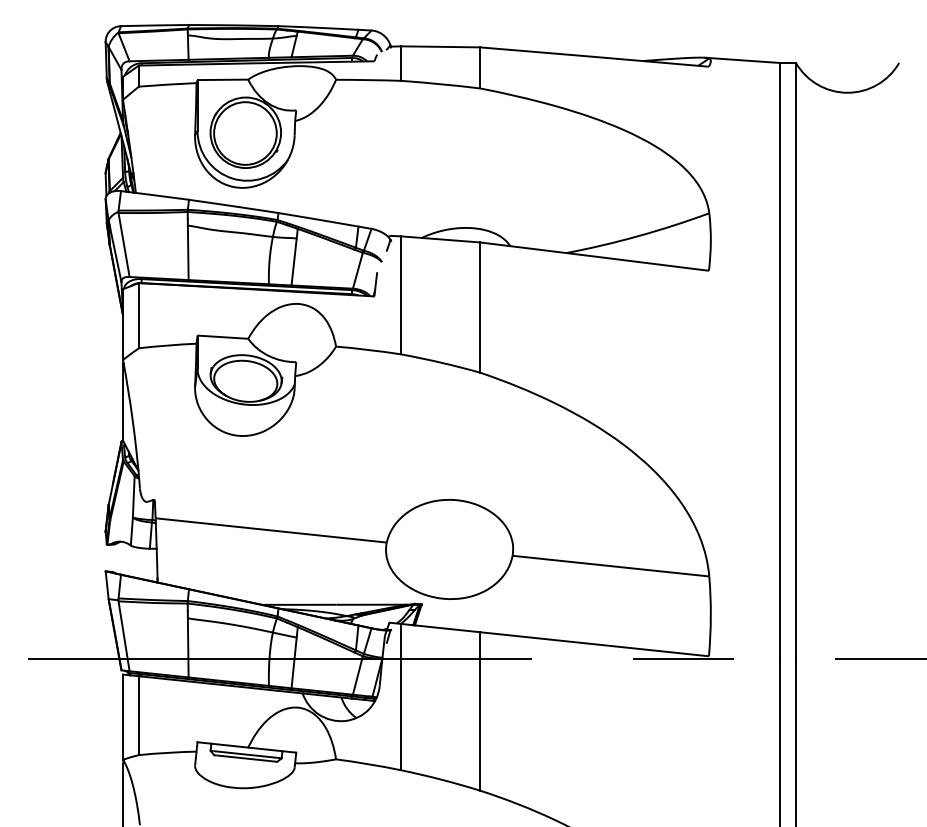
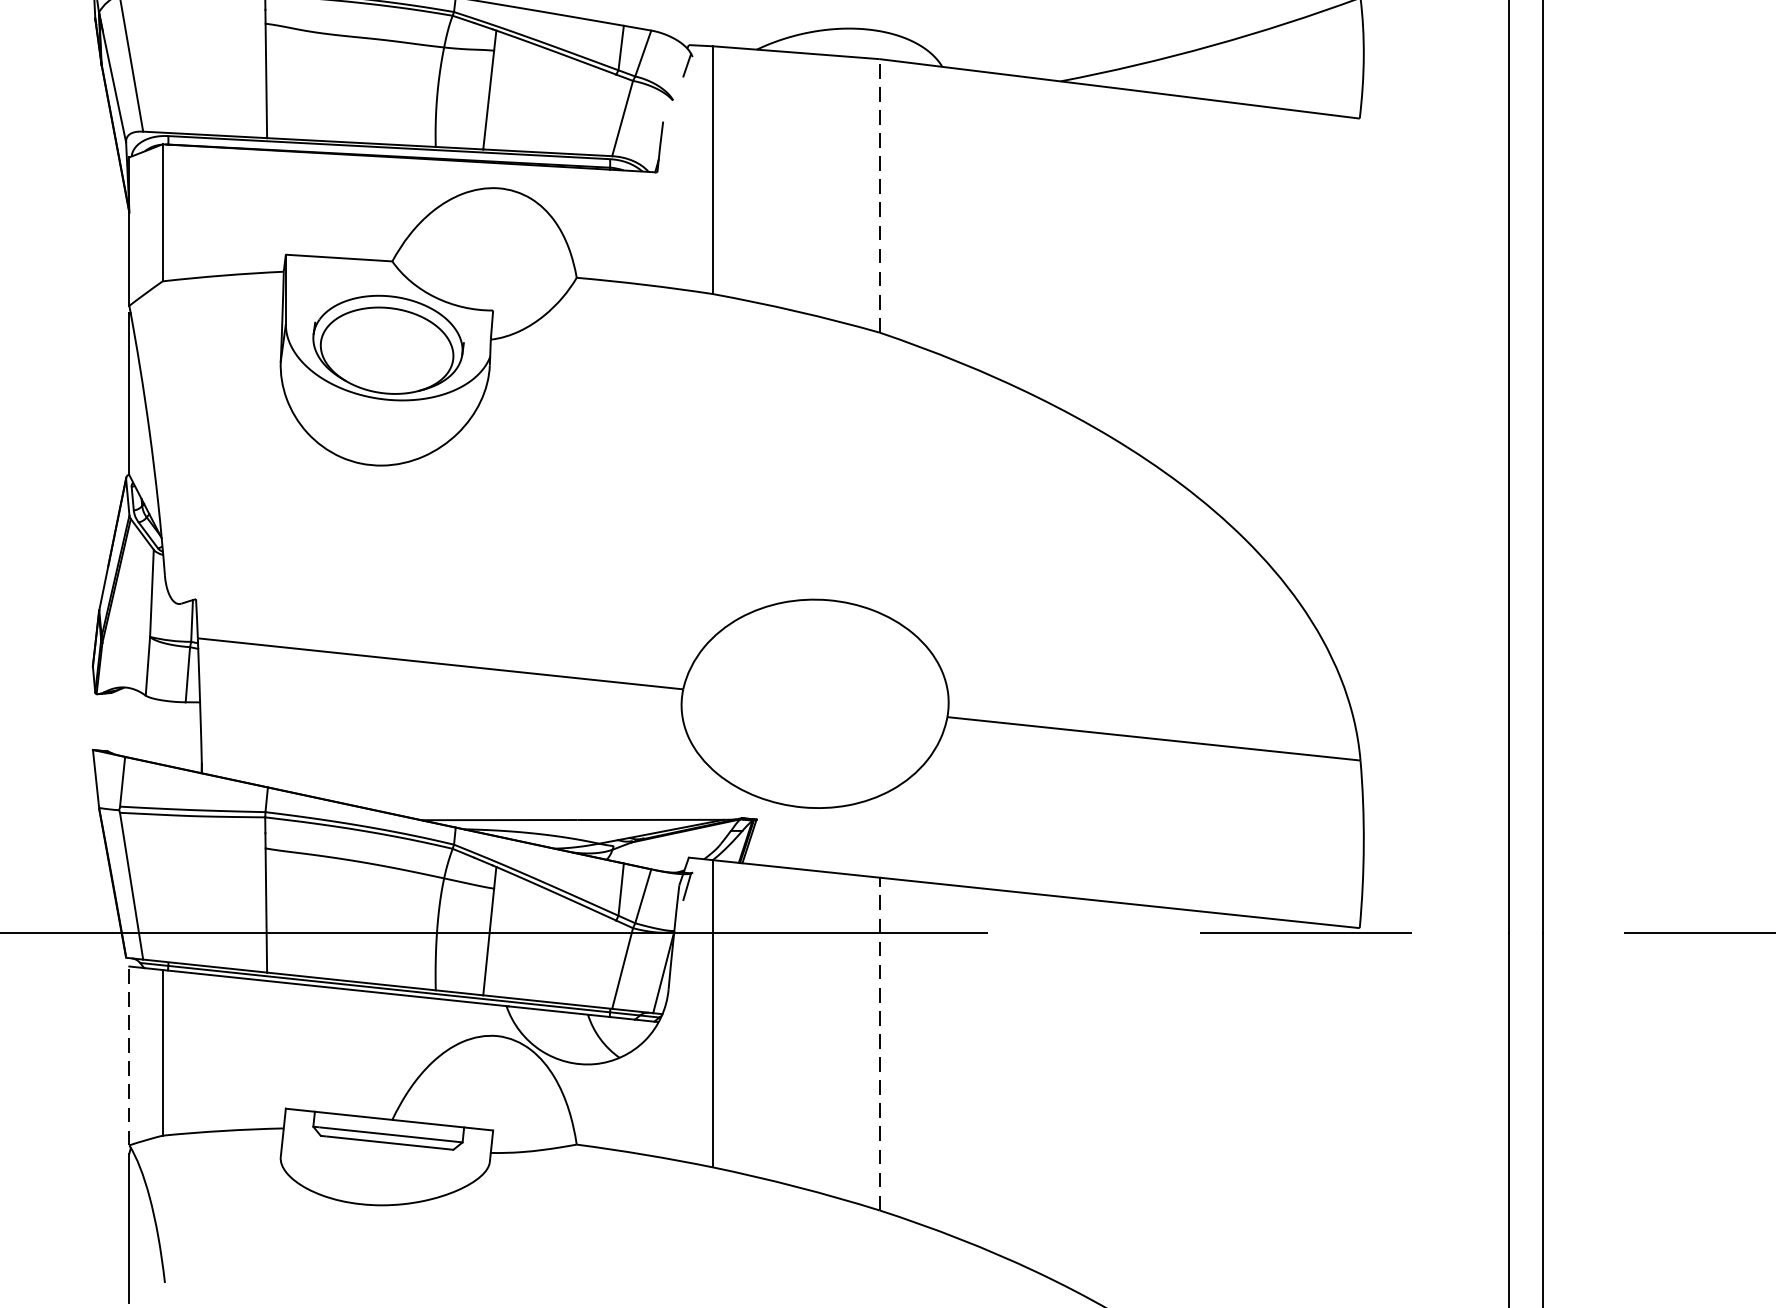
line: (480, 307) -> (880, 195), solid -> dashed
line: (480, 711) -> (880, 1044), solid -> dashed
line: (123, 717) -> (130, 1056), solid -> dashed

